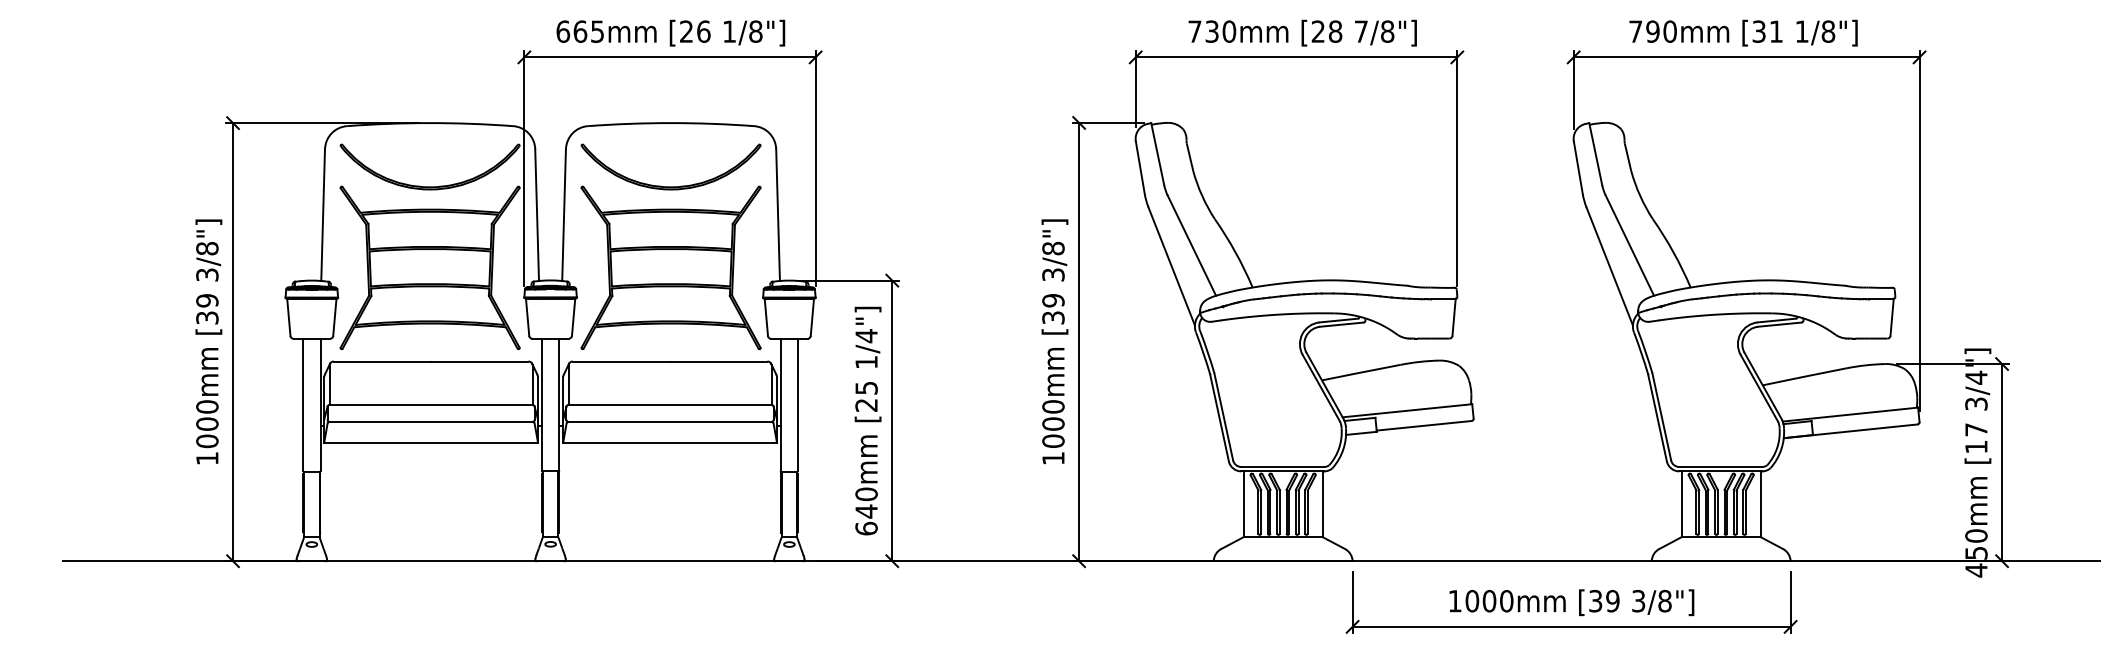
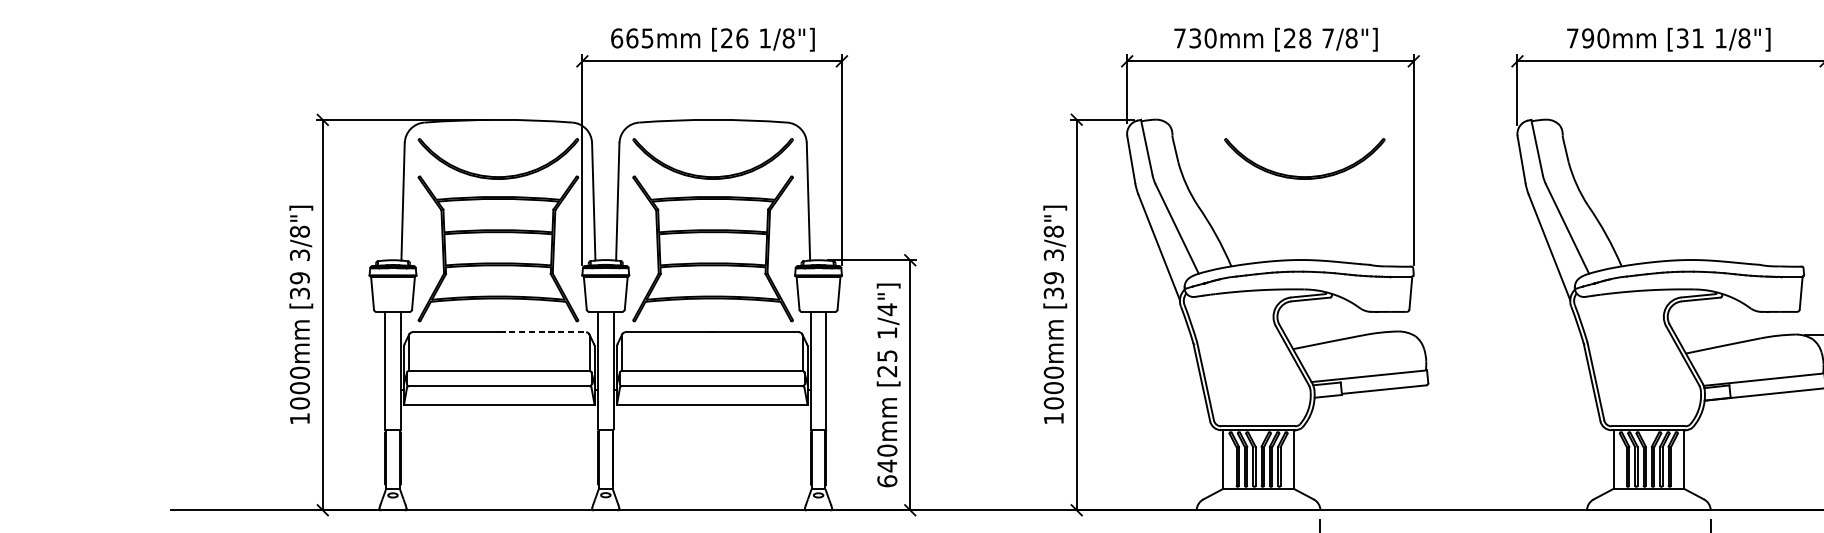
part: (1334, 186) -> (1304, 176), added
line: (479, 361) -> (542, 332), solid -> dashed

